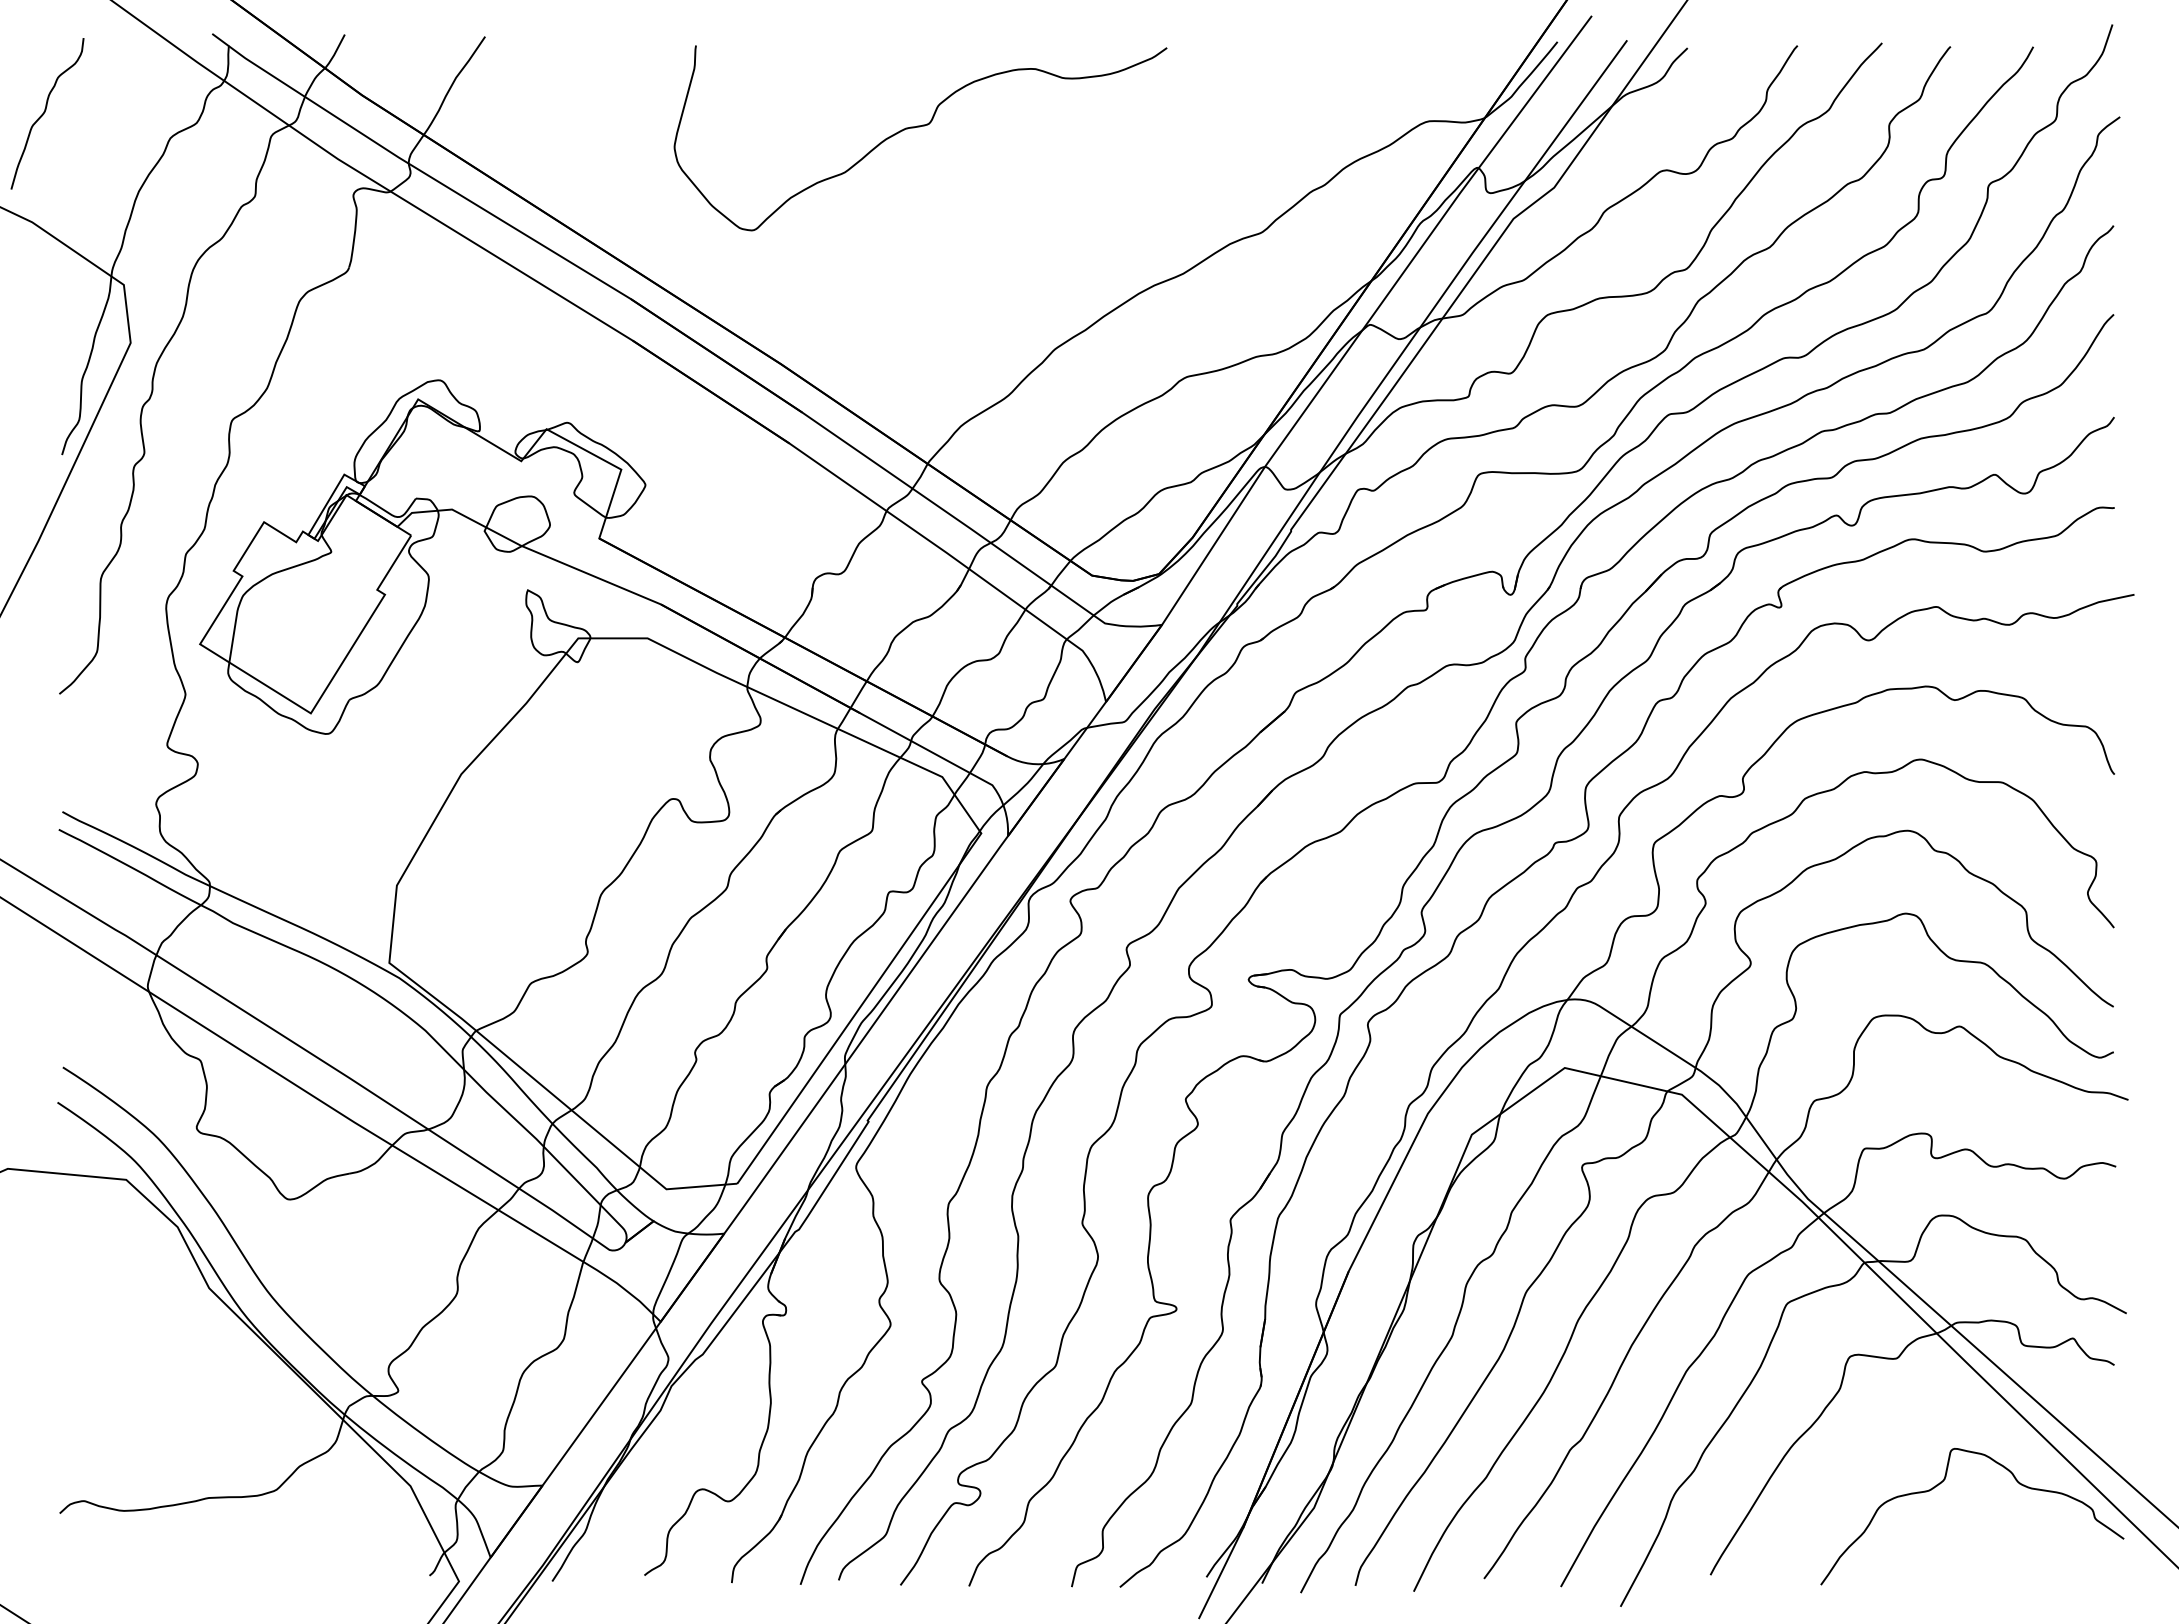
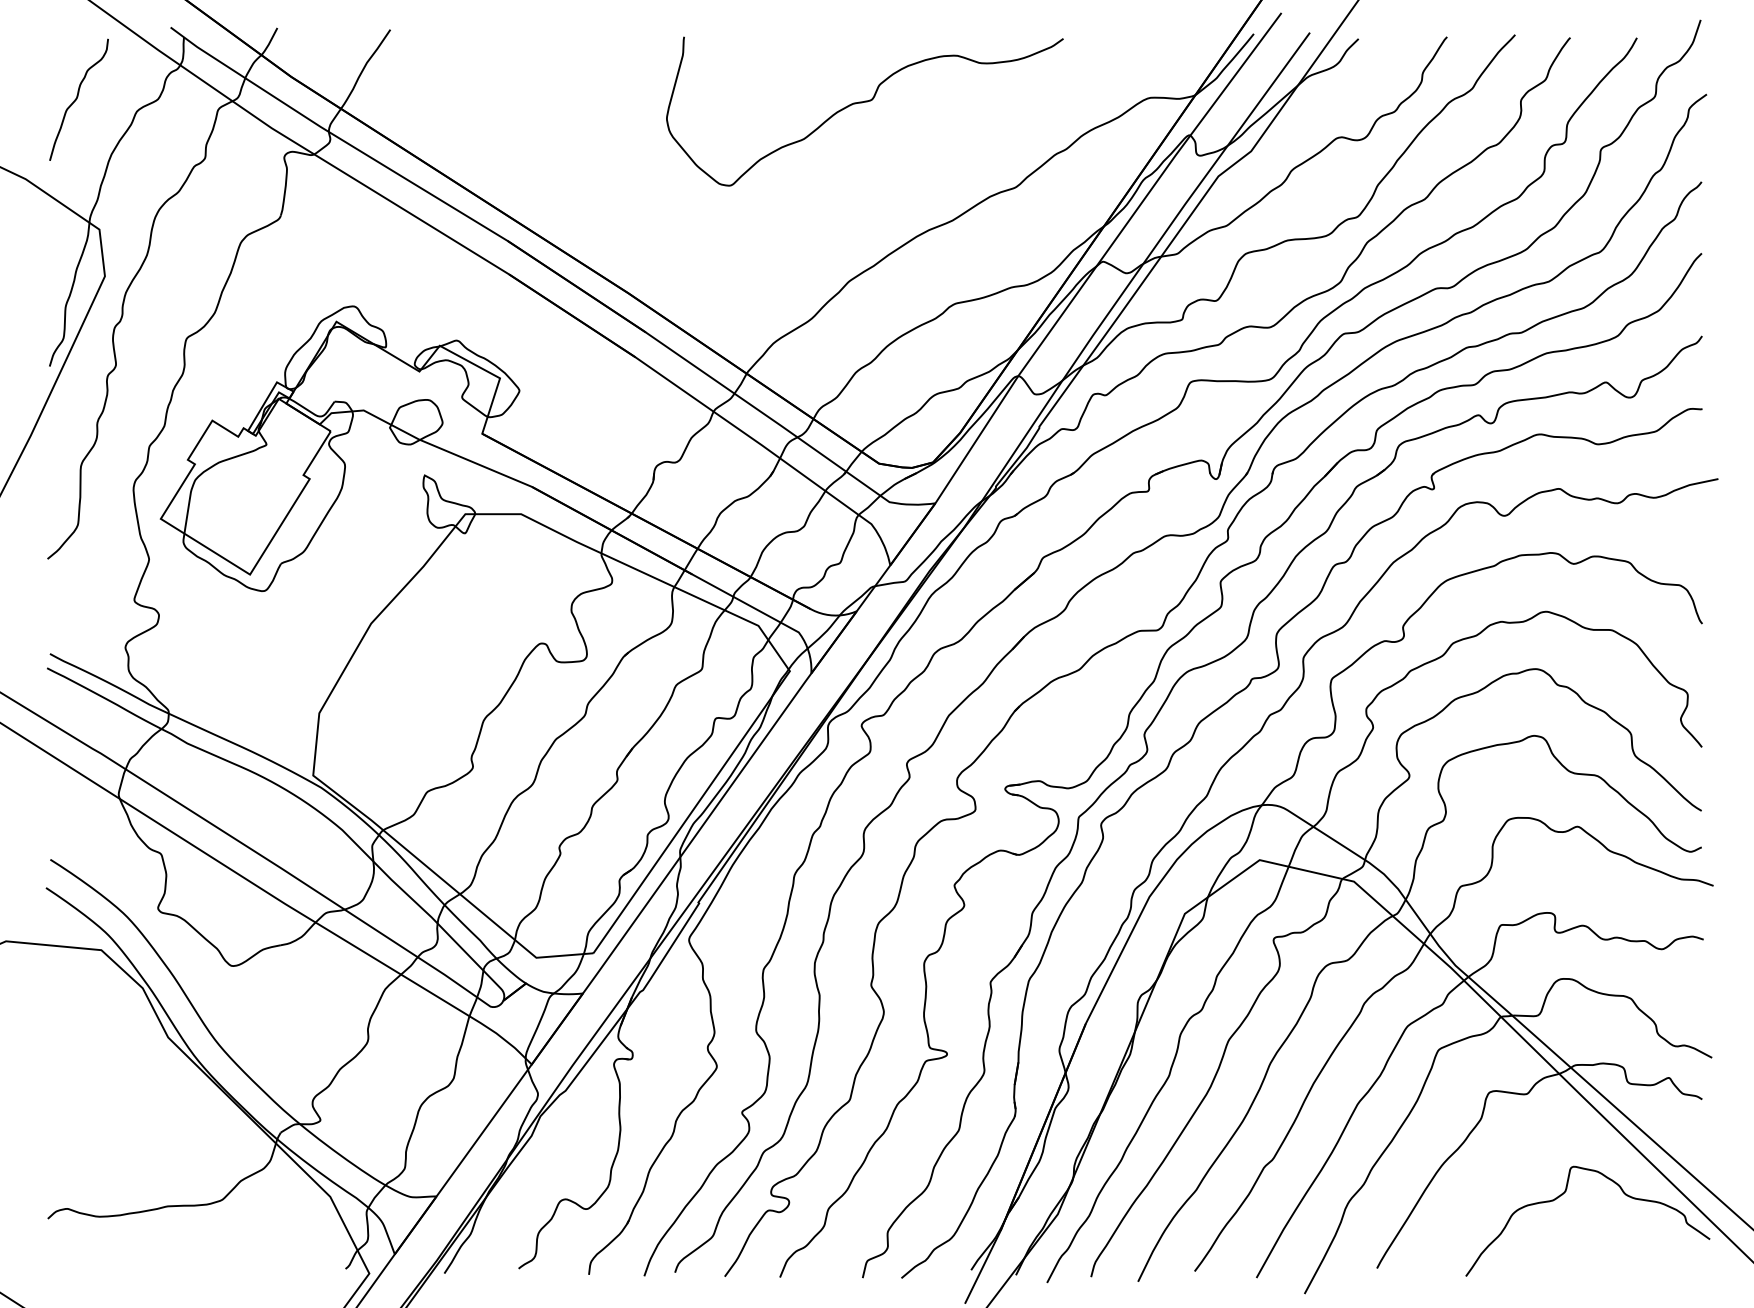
curve: (45, 112) -> (77, 98), moved
curve: (920, 127) -> (864, 102), moved

